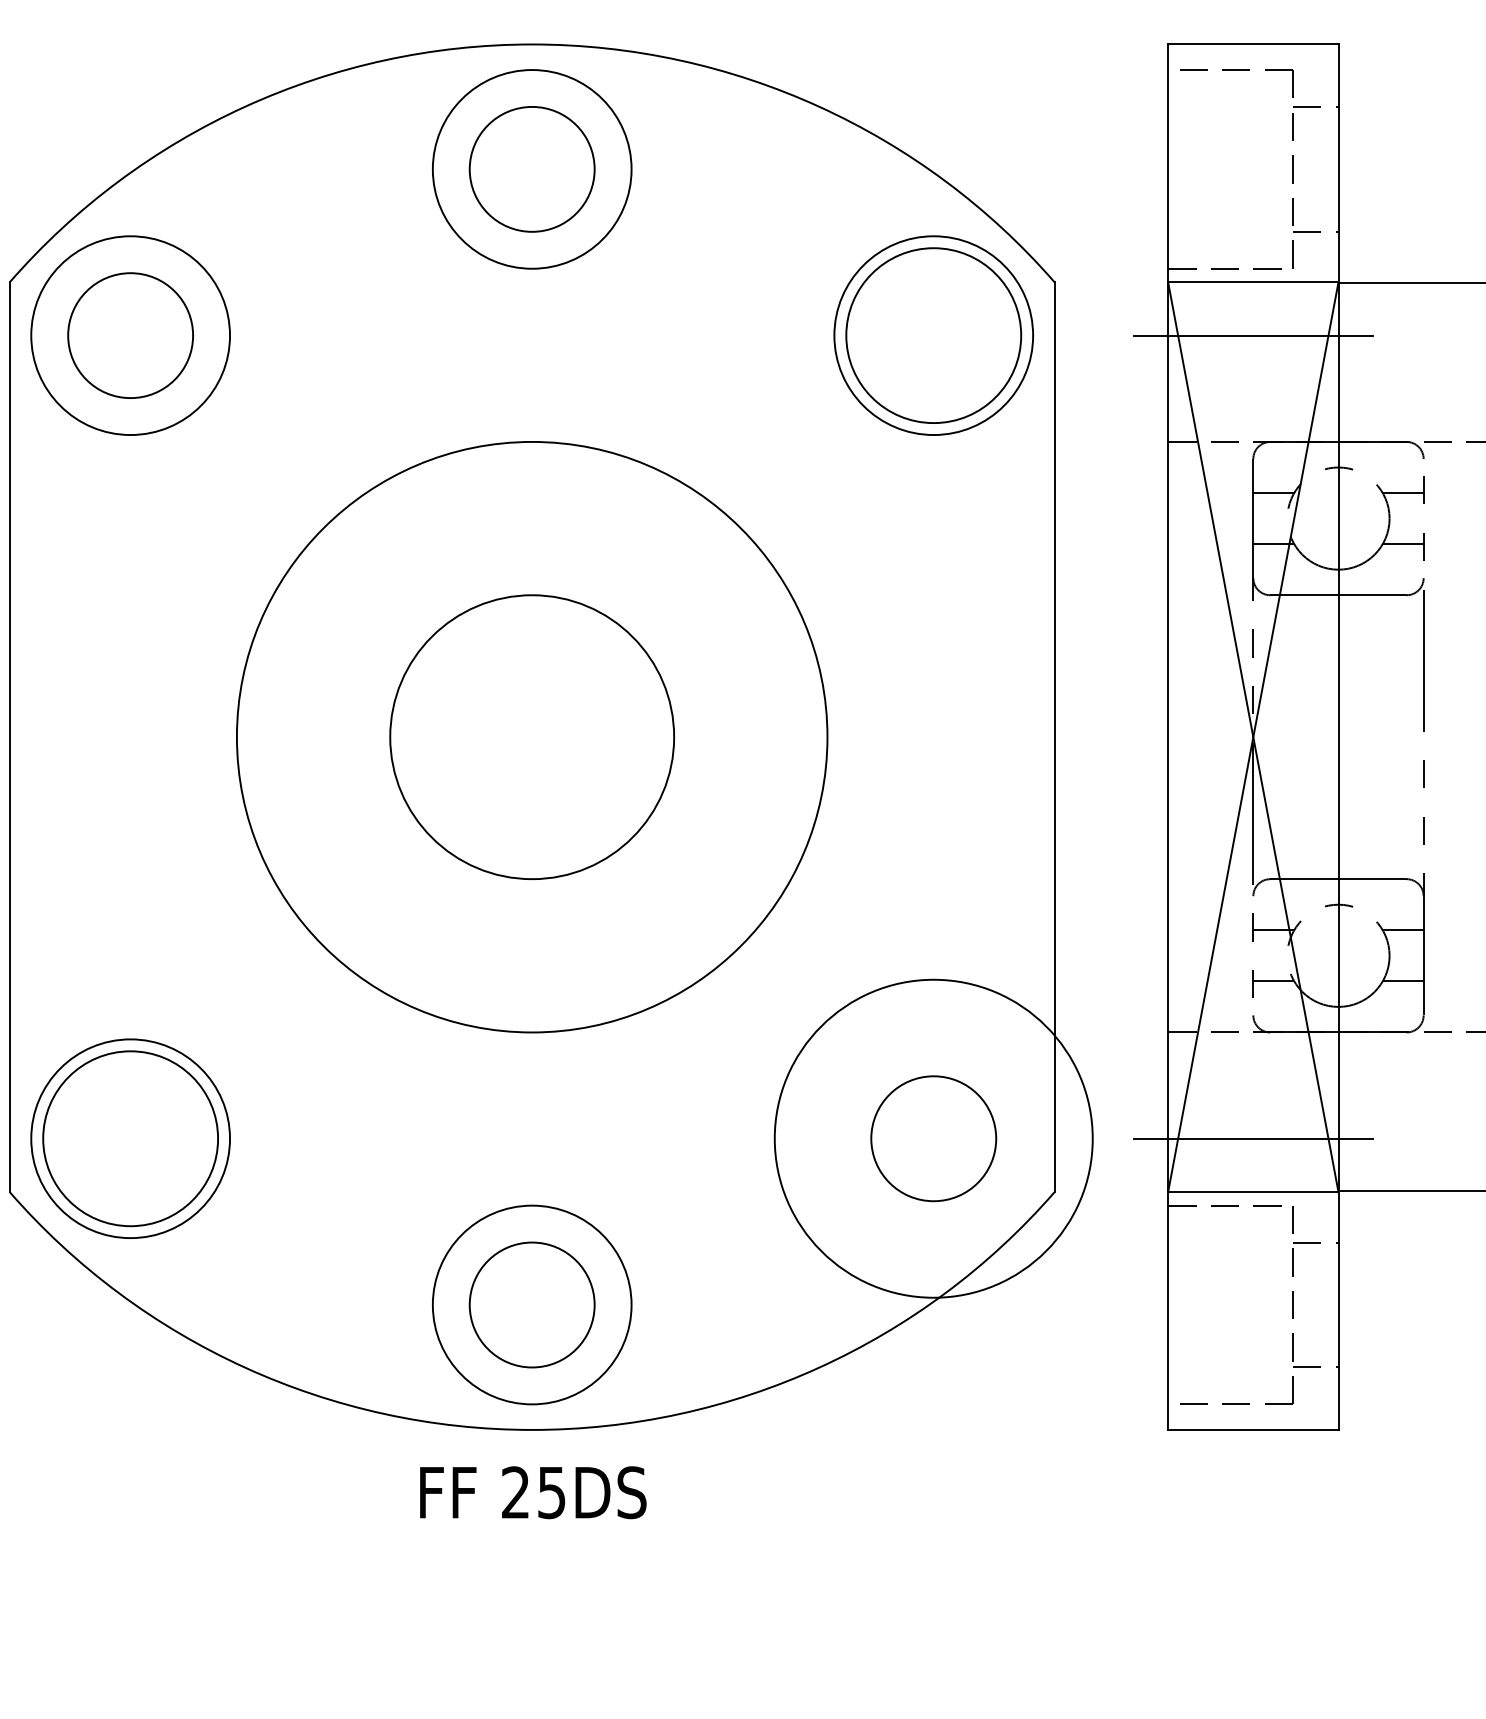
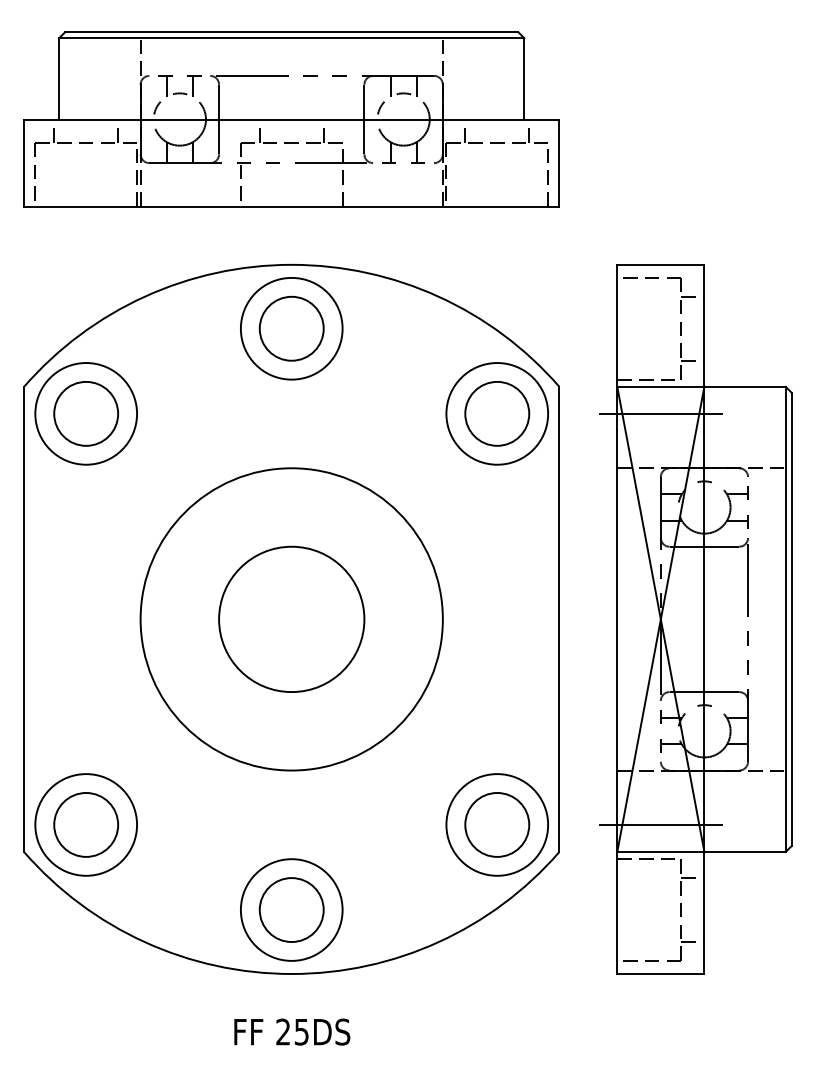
circle: (934, 334) -> (497, 413), size x0.71
circle: (131, 1137) -> (86, 824), size x0.71
circle: (934, 1137) -> (497, 824), size x0.62
text: (533, 1491) -> (292, 1031), moved

